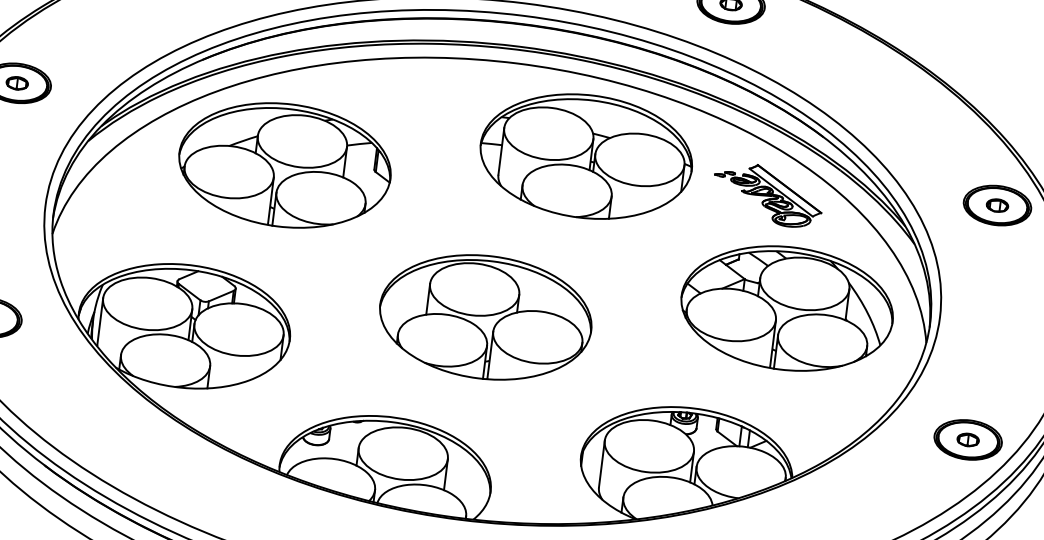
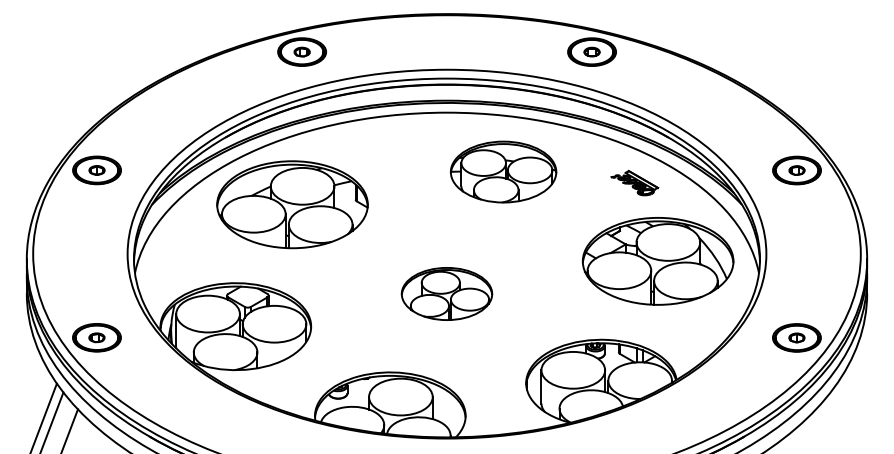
part: (586, 155) -> (503, 171), size x0.7
part: (767, 193) -> (634, 182), size x0.6
part: (485, 316) -> (446, 293), size x0.6

